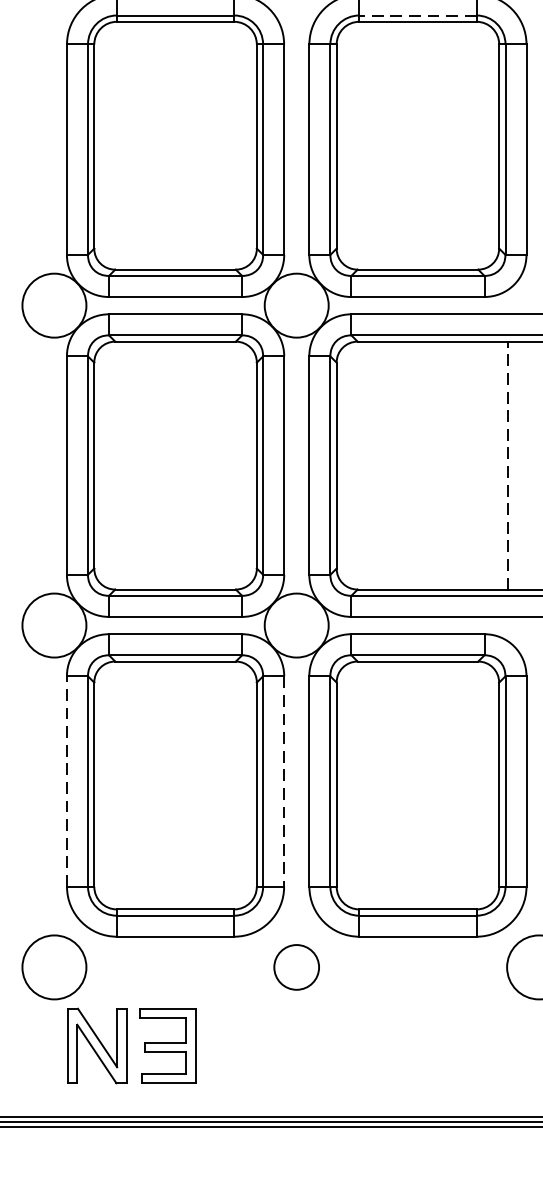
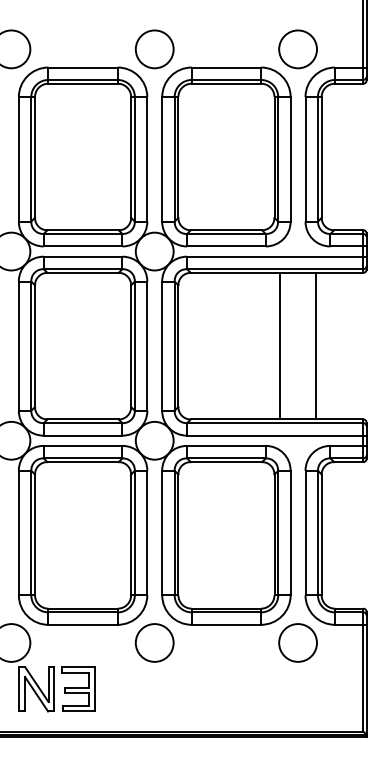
line: (418, 14) -> (226, 79), dashed -> solid
line: (507, 464) -> (279, 345), dashed -> solid
line: (66, 780) -> (18, 532), dashed -> solid
line: (284, 782) -> (147, 533), dashed -> solid
circle: (296, 966) -> (154, 642), size x1.43

